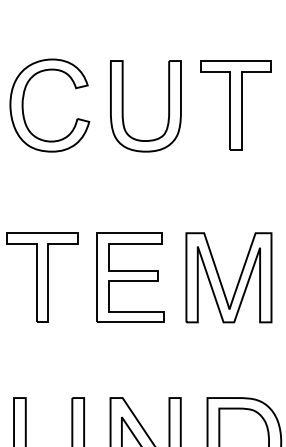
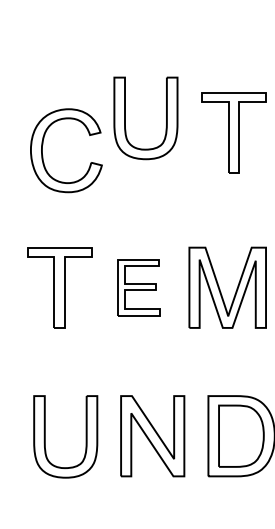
part: (123, 106) -> (125, 118), moved
part: (24, 110) -> (43, 155), moved
part: (129, 277) -> (138, 287), size x0.7

